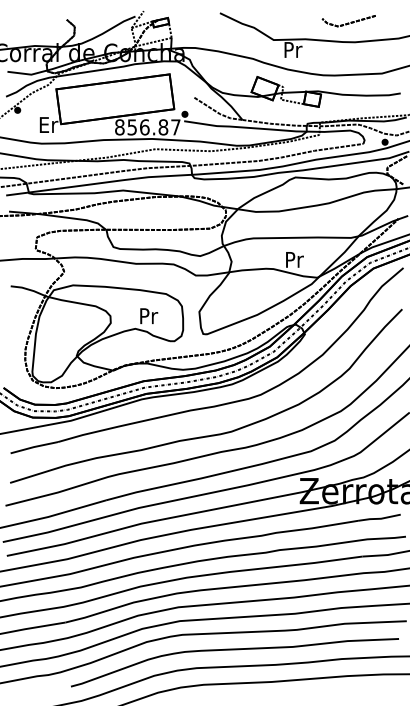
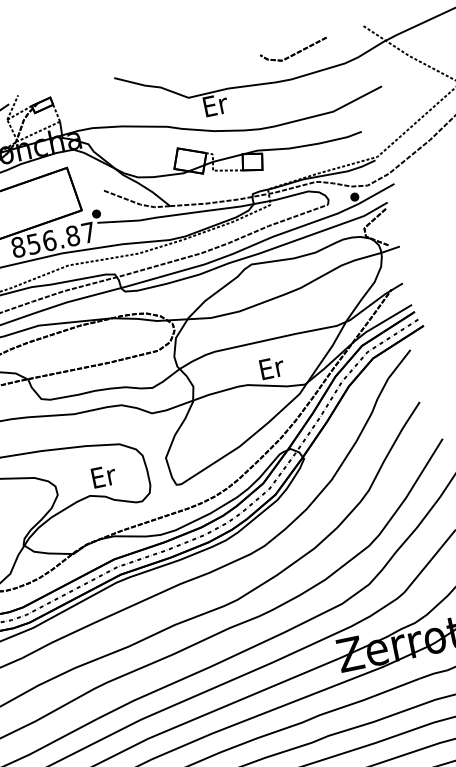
part: (348, 21) -> (293, 51), moved
text: (293, 49) -> (215, 104), Pr -> Er
text: (294, 259) -> (271, 367), Pr -> Er
text: (149, 316) -> (104, 476), Pr -> Er

